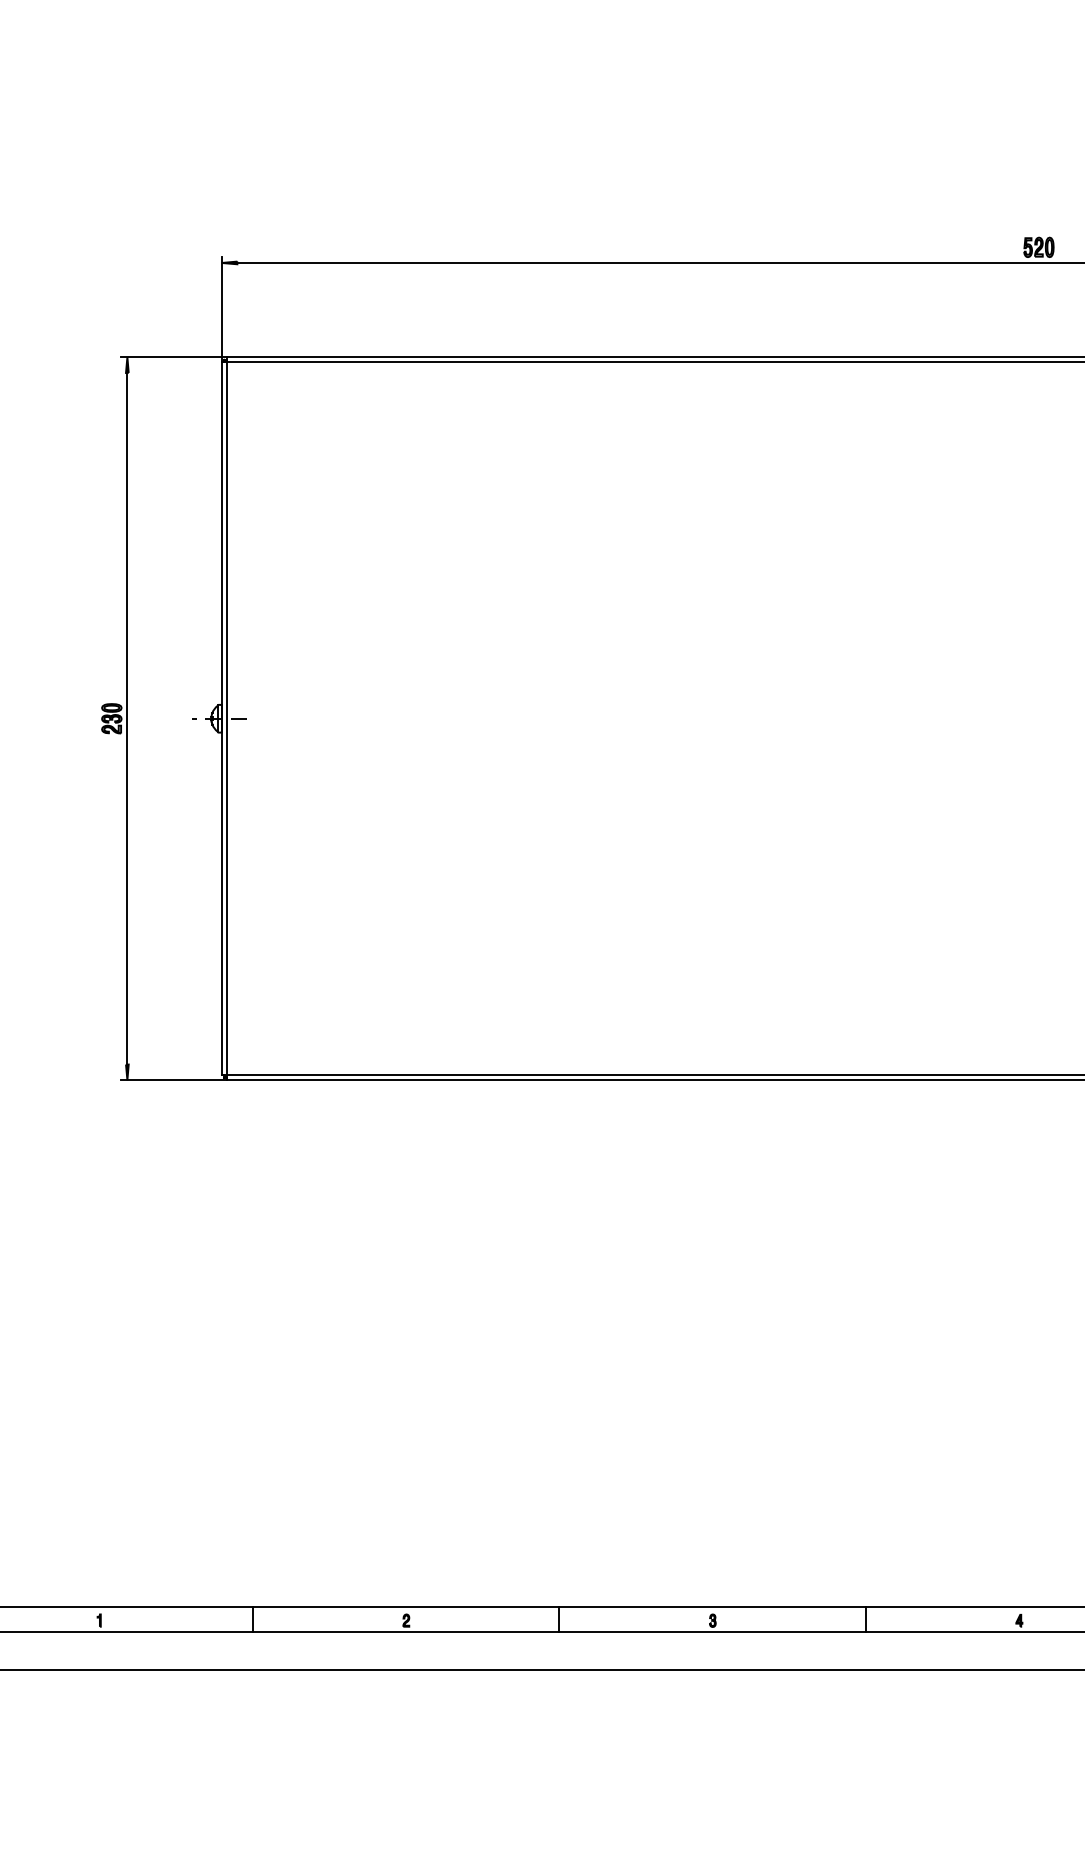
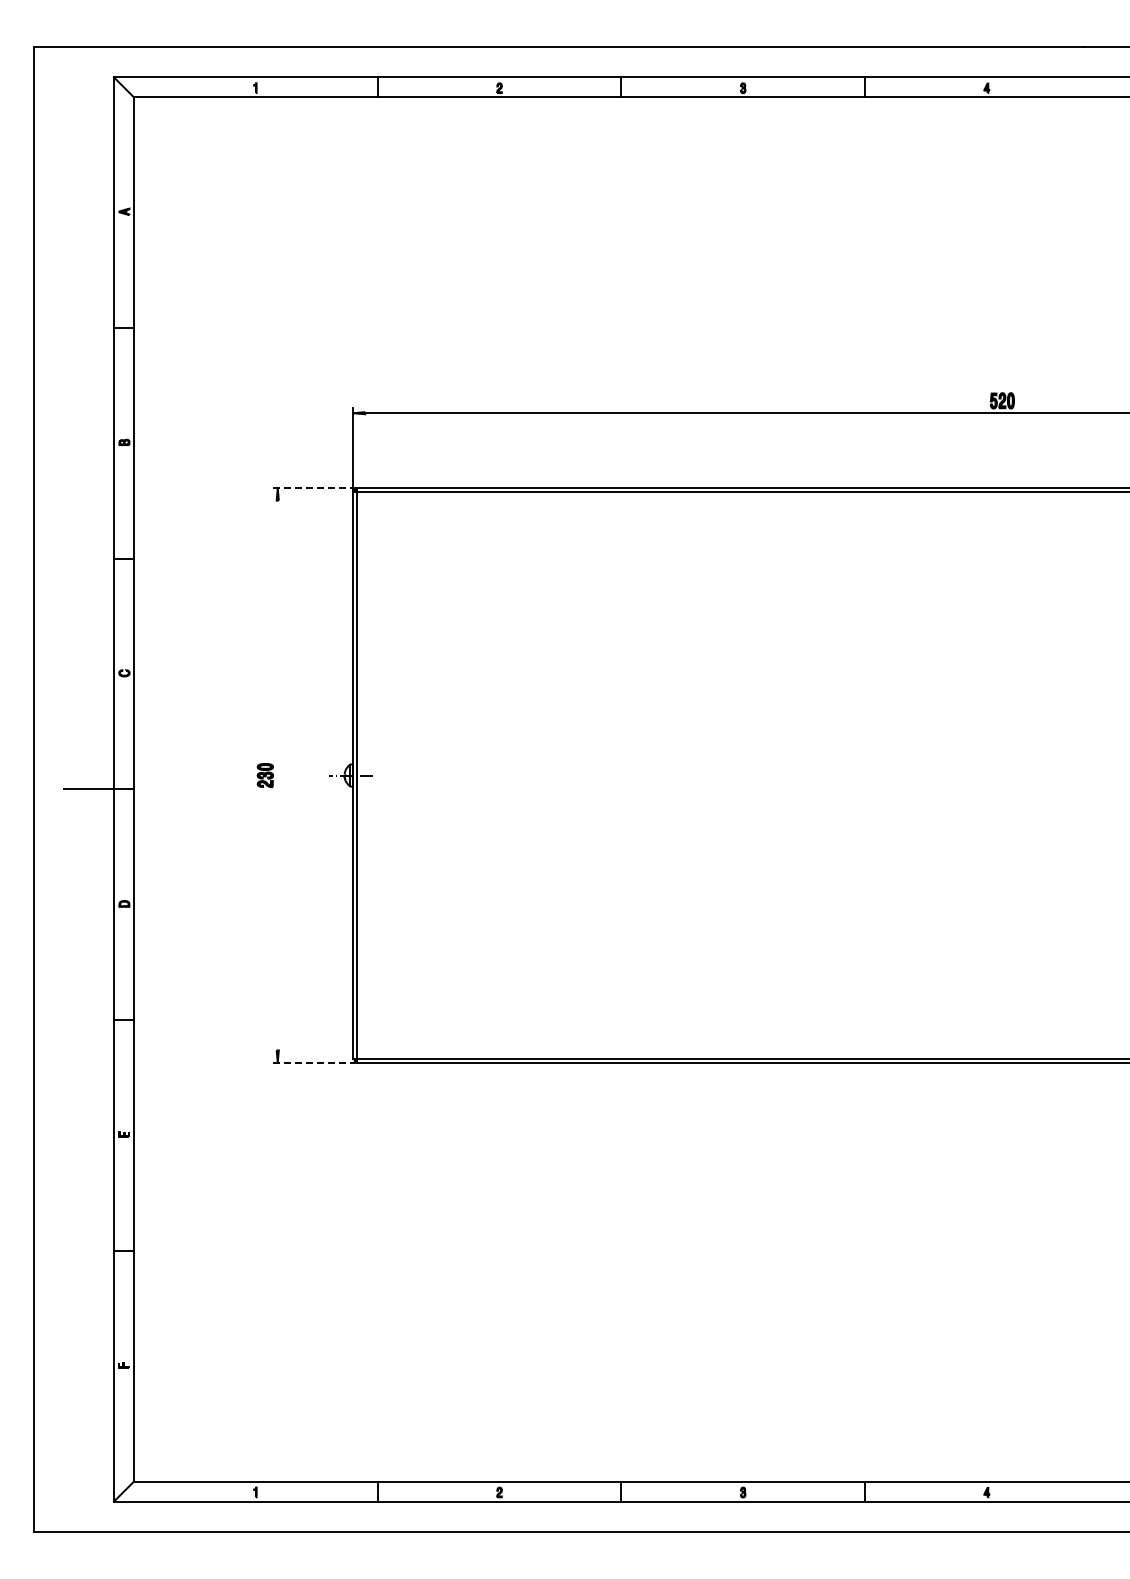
line: (173, 357) -> (314, 488), solid -> dashed
line: (127, 718) -> (277, 775), removed
line: (173, 1079) -> (314, 1062), solid -> dashed

